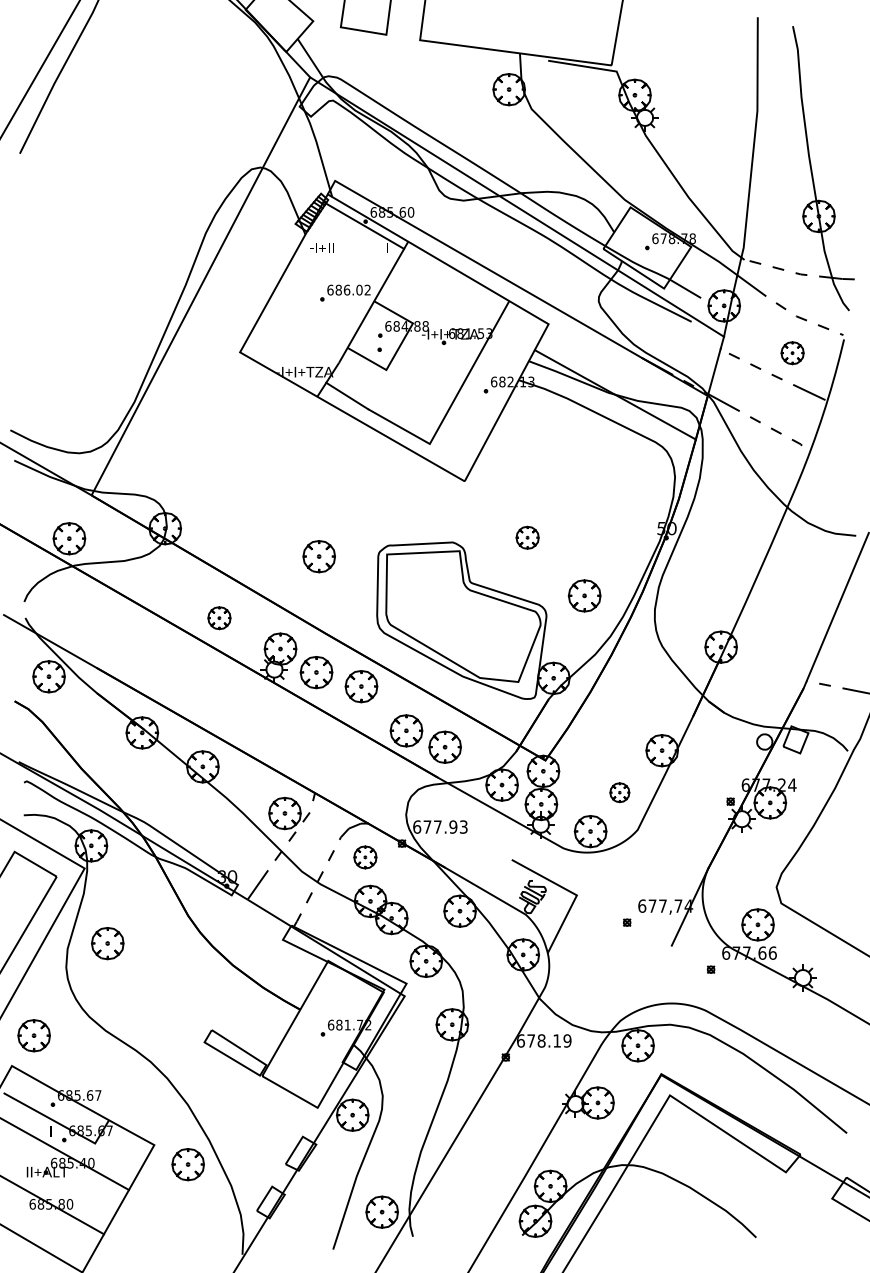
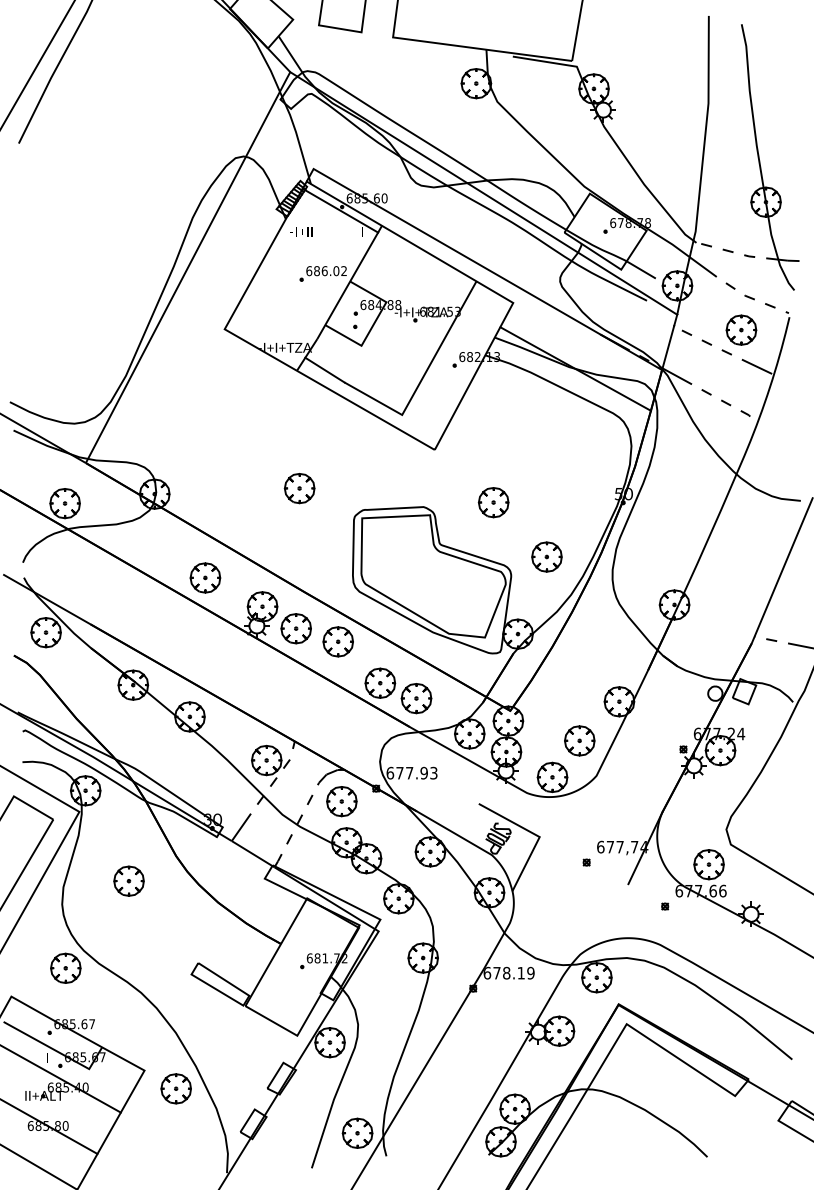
part: (792, 352) -> (741, 329), size x1.43
part: (527, 537) -> (493, 502), size x1.43
part: (318, 556) -> (298, 488), moved
part: (219, 617) -> (205, 577), size x1.43
part: (619, 792) -> (579, 740), size x1.67
part: (365, 857) -> (342, 801), size x1.43
part: (107, 943) -> (128, 881), moved
part: (33, 1035) -> (65, 968), moved

